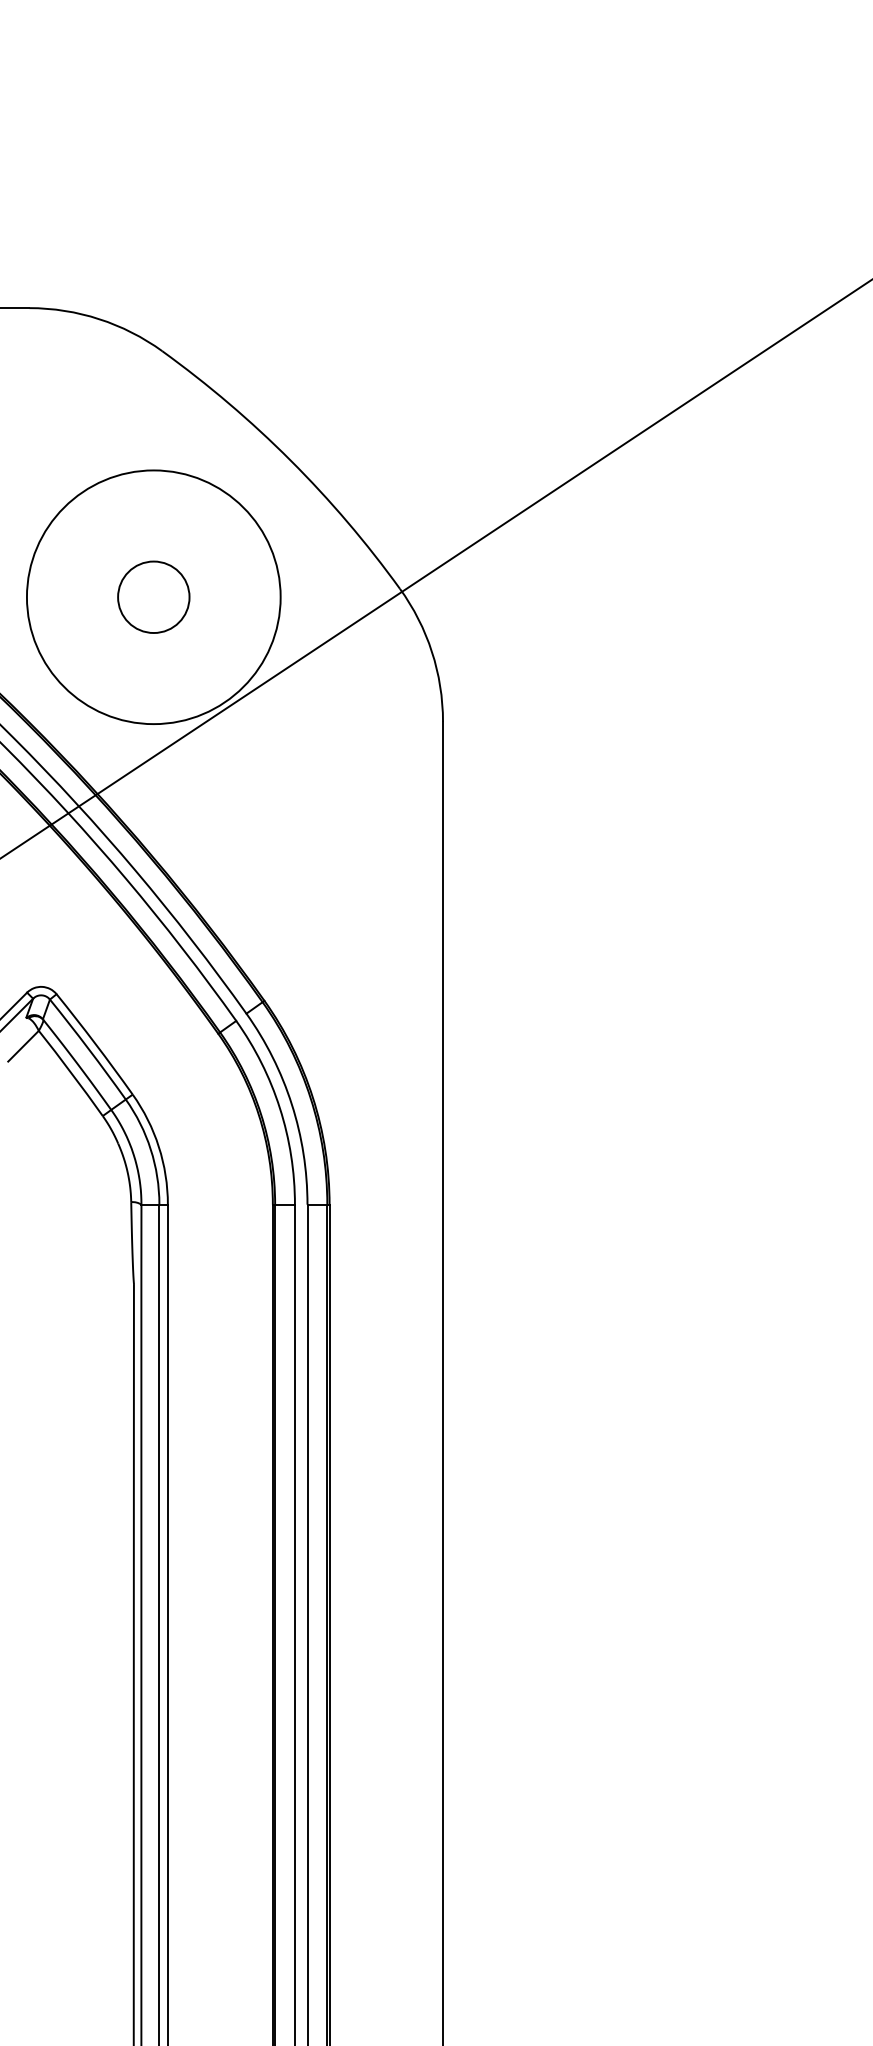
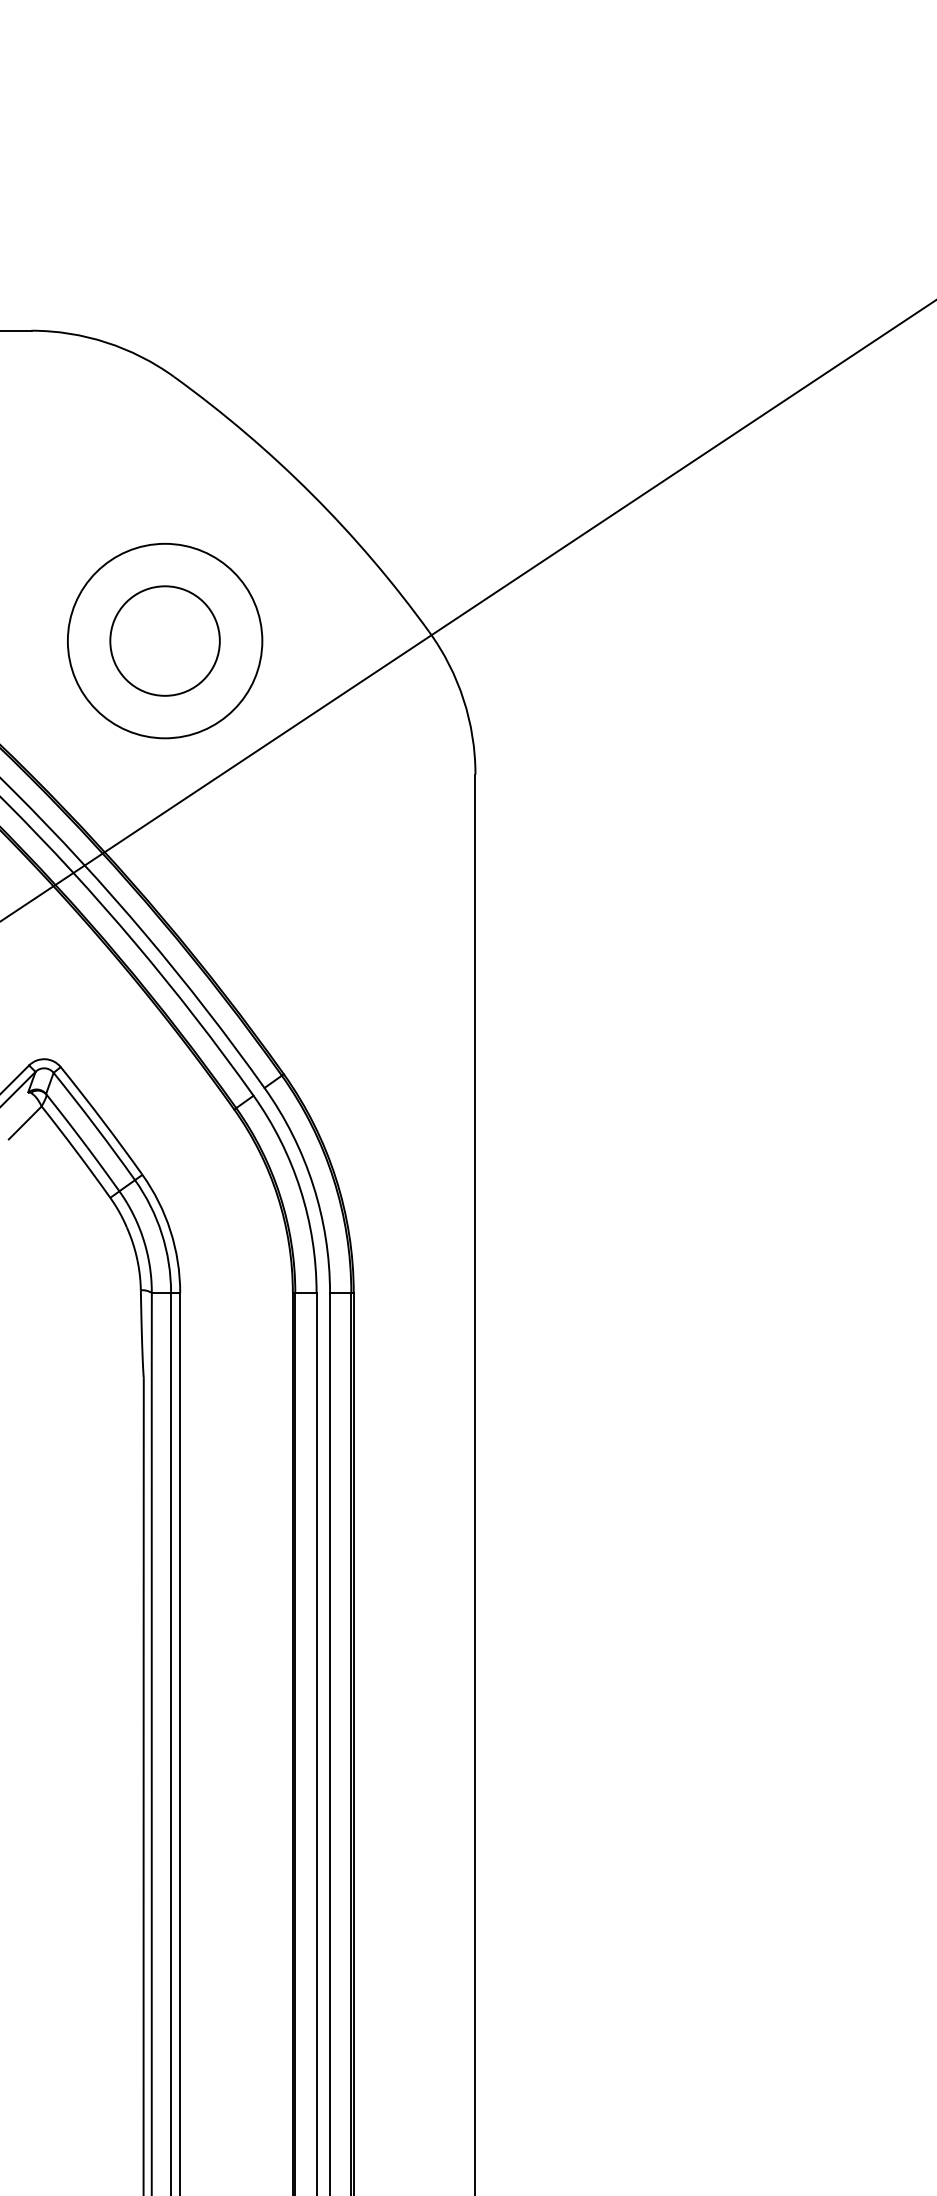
circle: (153, 596) -> (164, 640), size x0.71
circle: (153, 596) -> (164, 640), size x1.43

